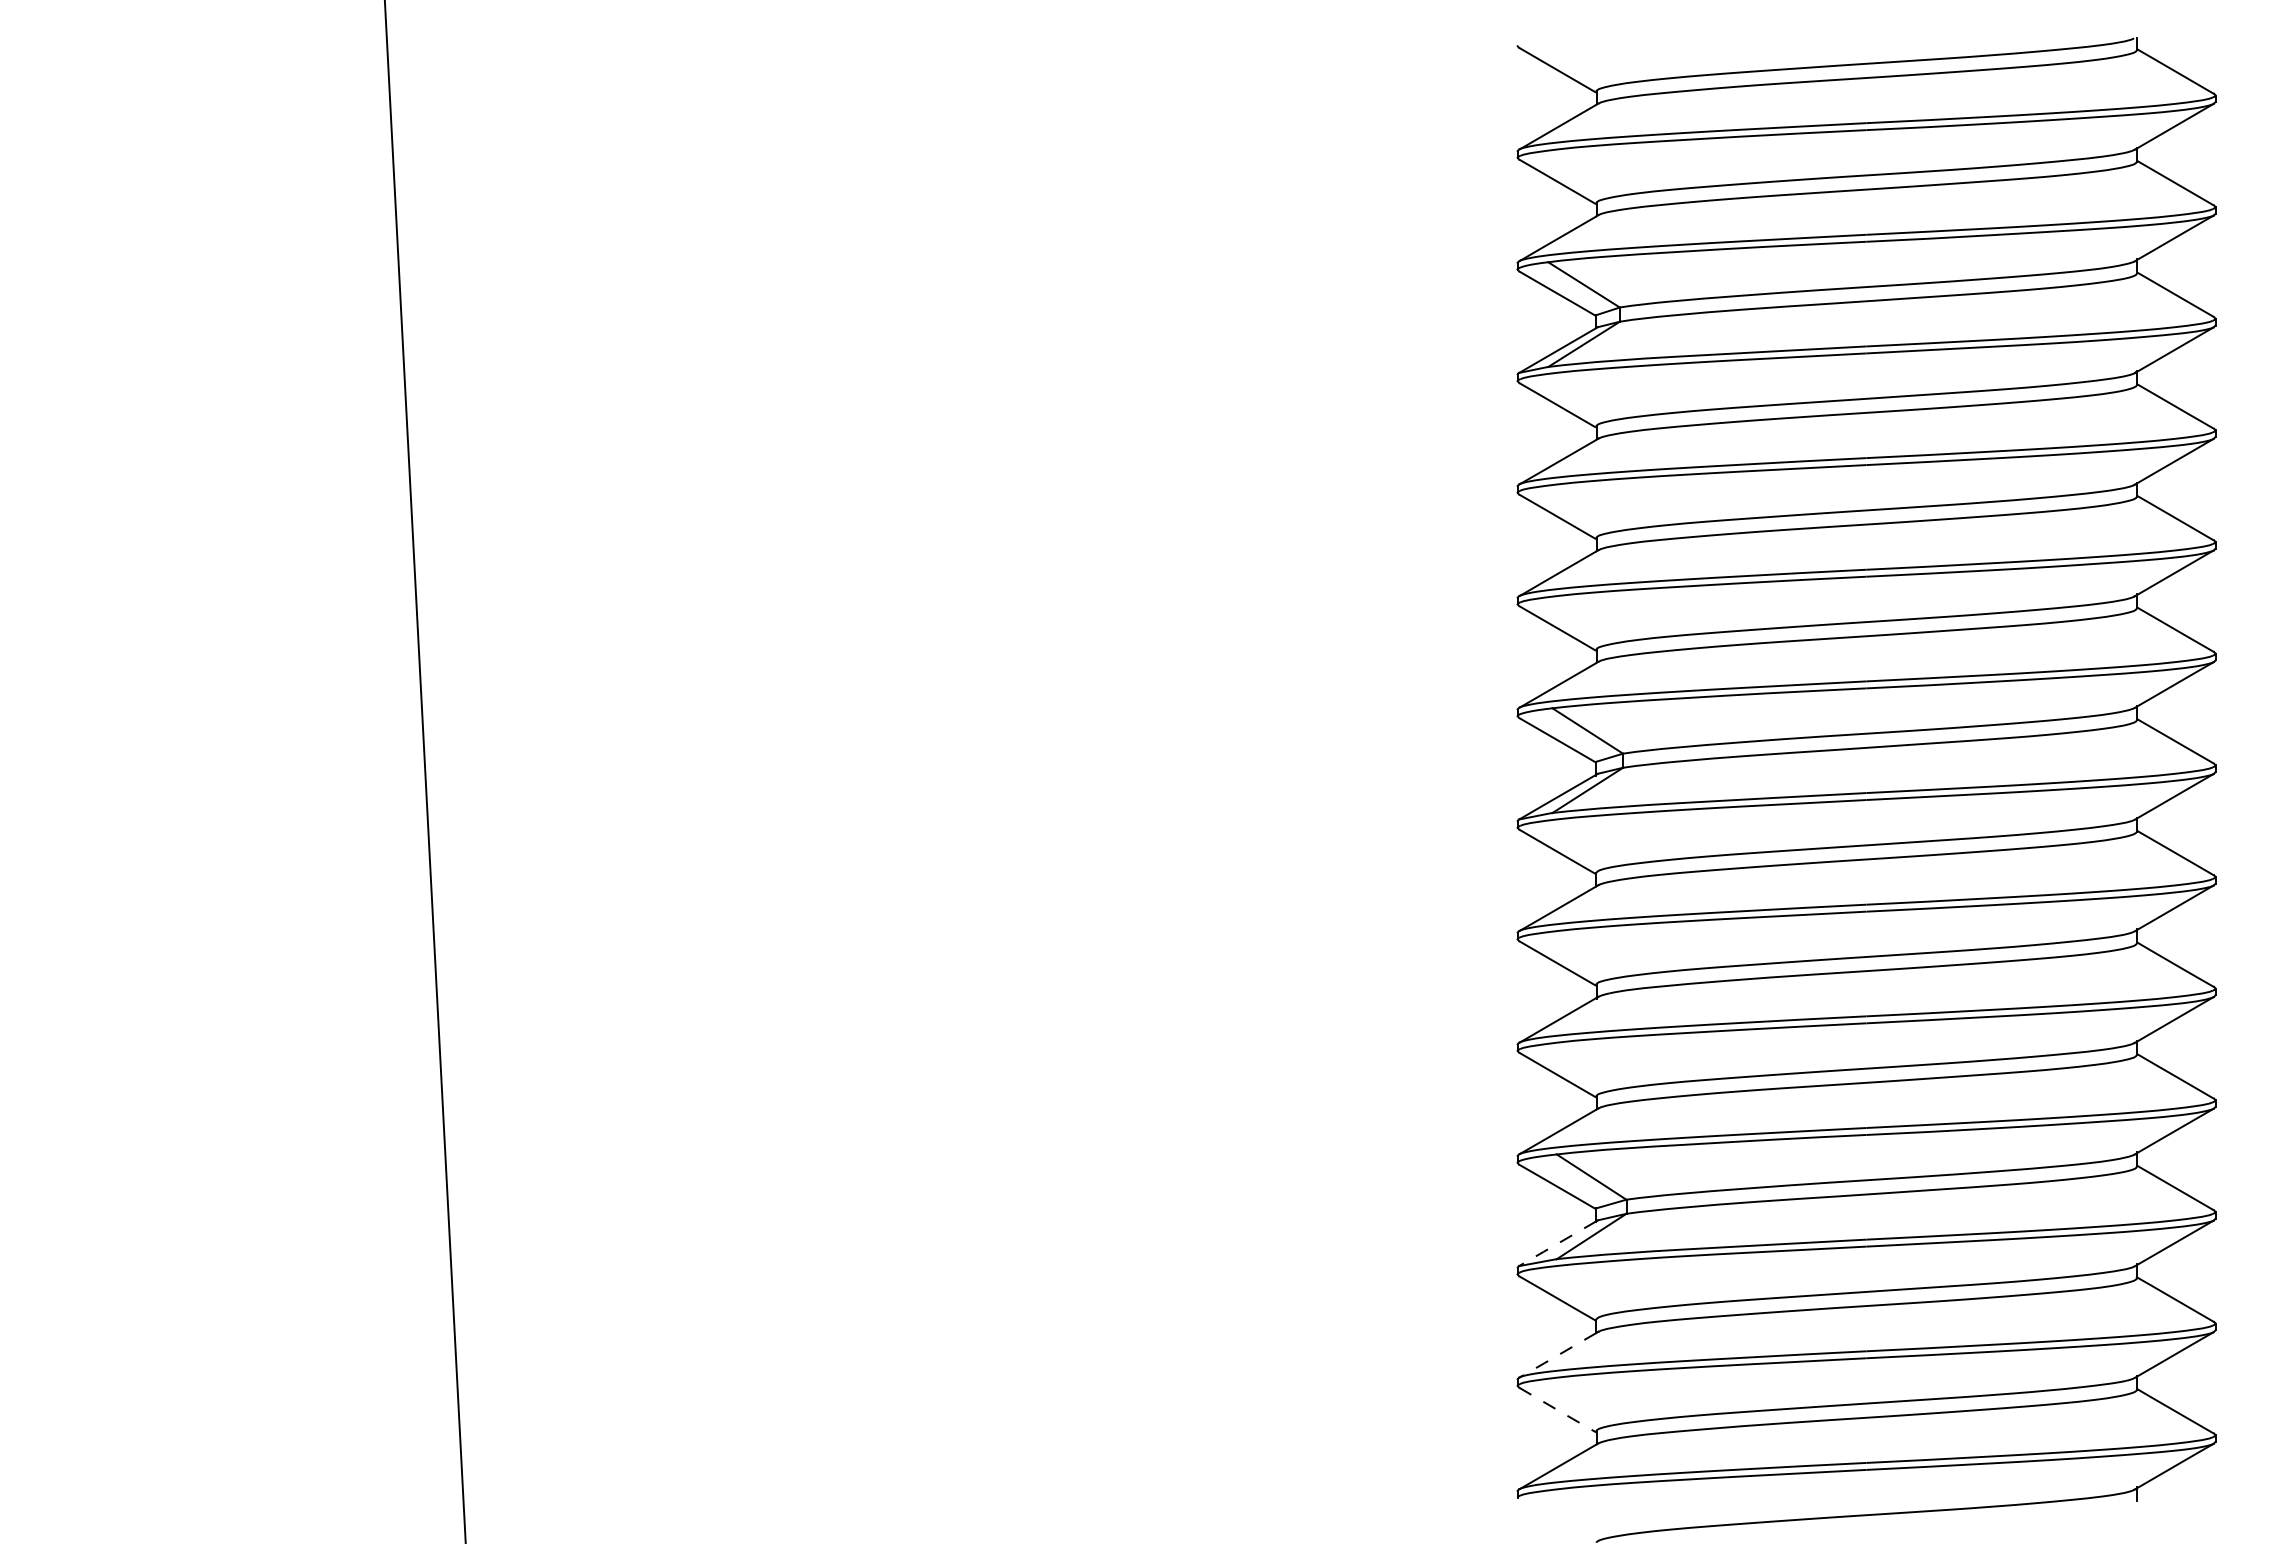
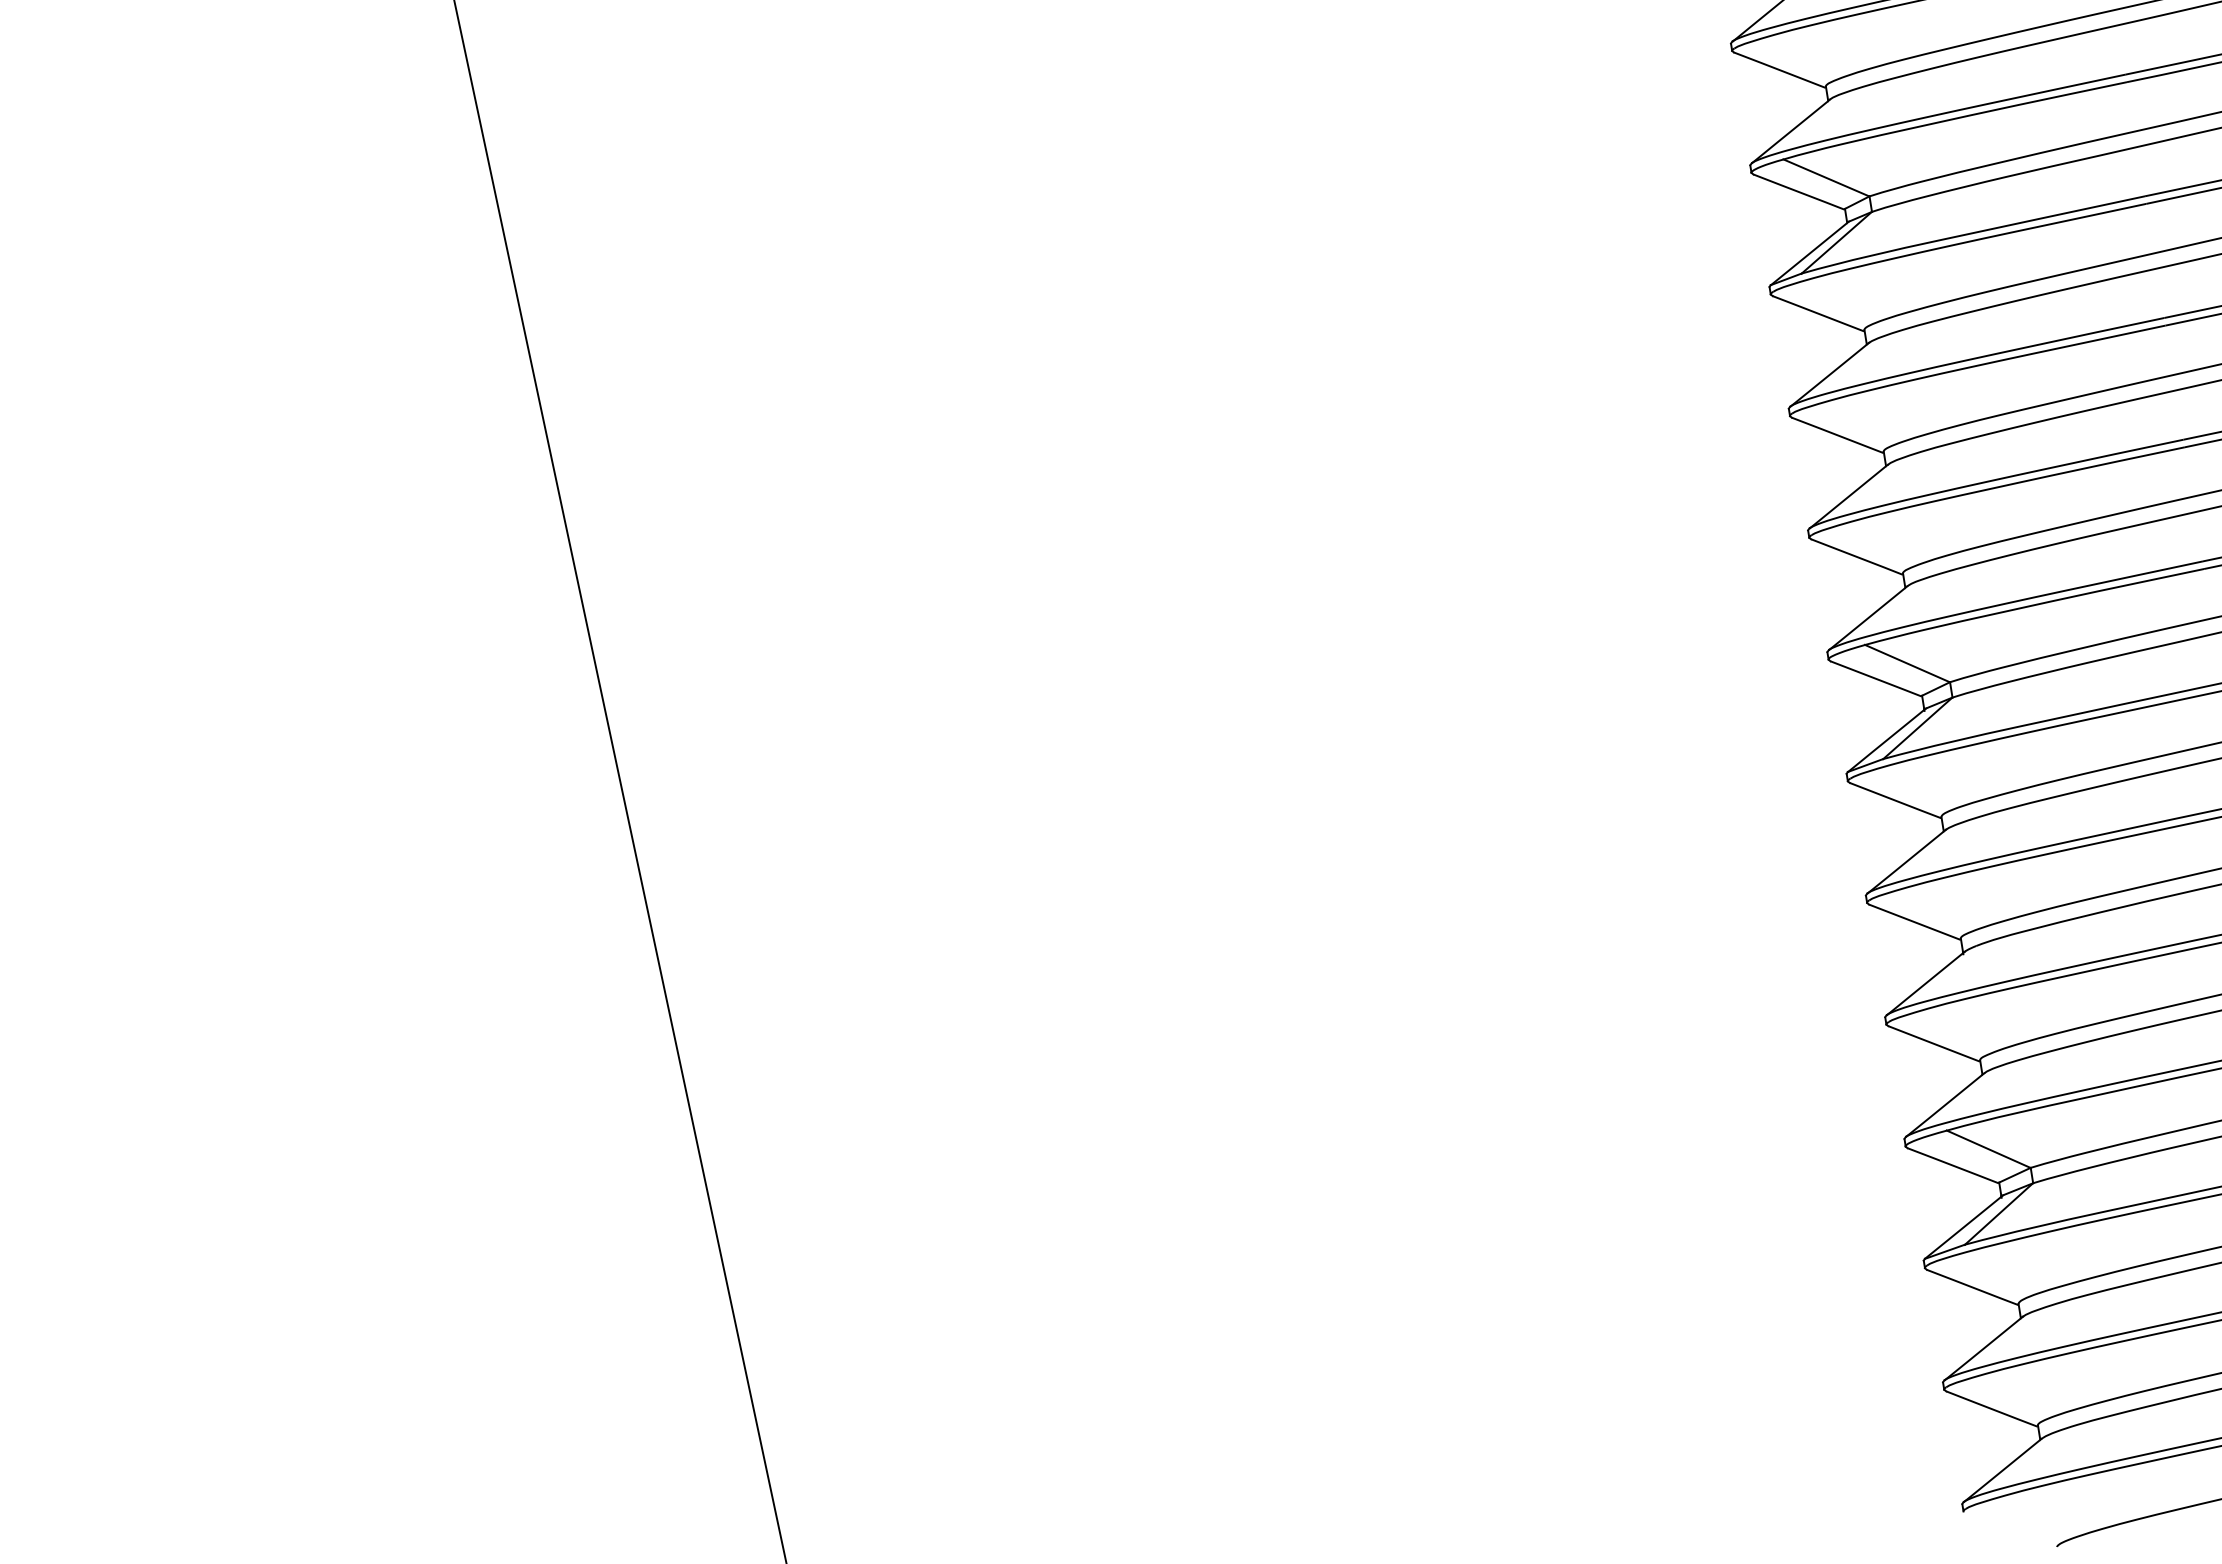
line: (1557, 1243) -> (1963, 1227), dashed -> solid
line: (1556, 1355) -> (1981, 1349), dashed -> solid
line: (1558, 1410) -> (1992, 1409), dashed -> solid

